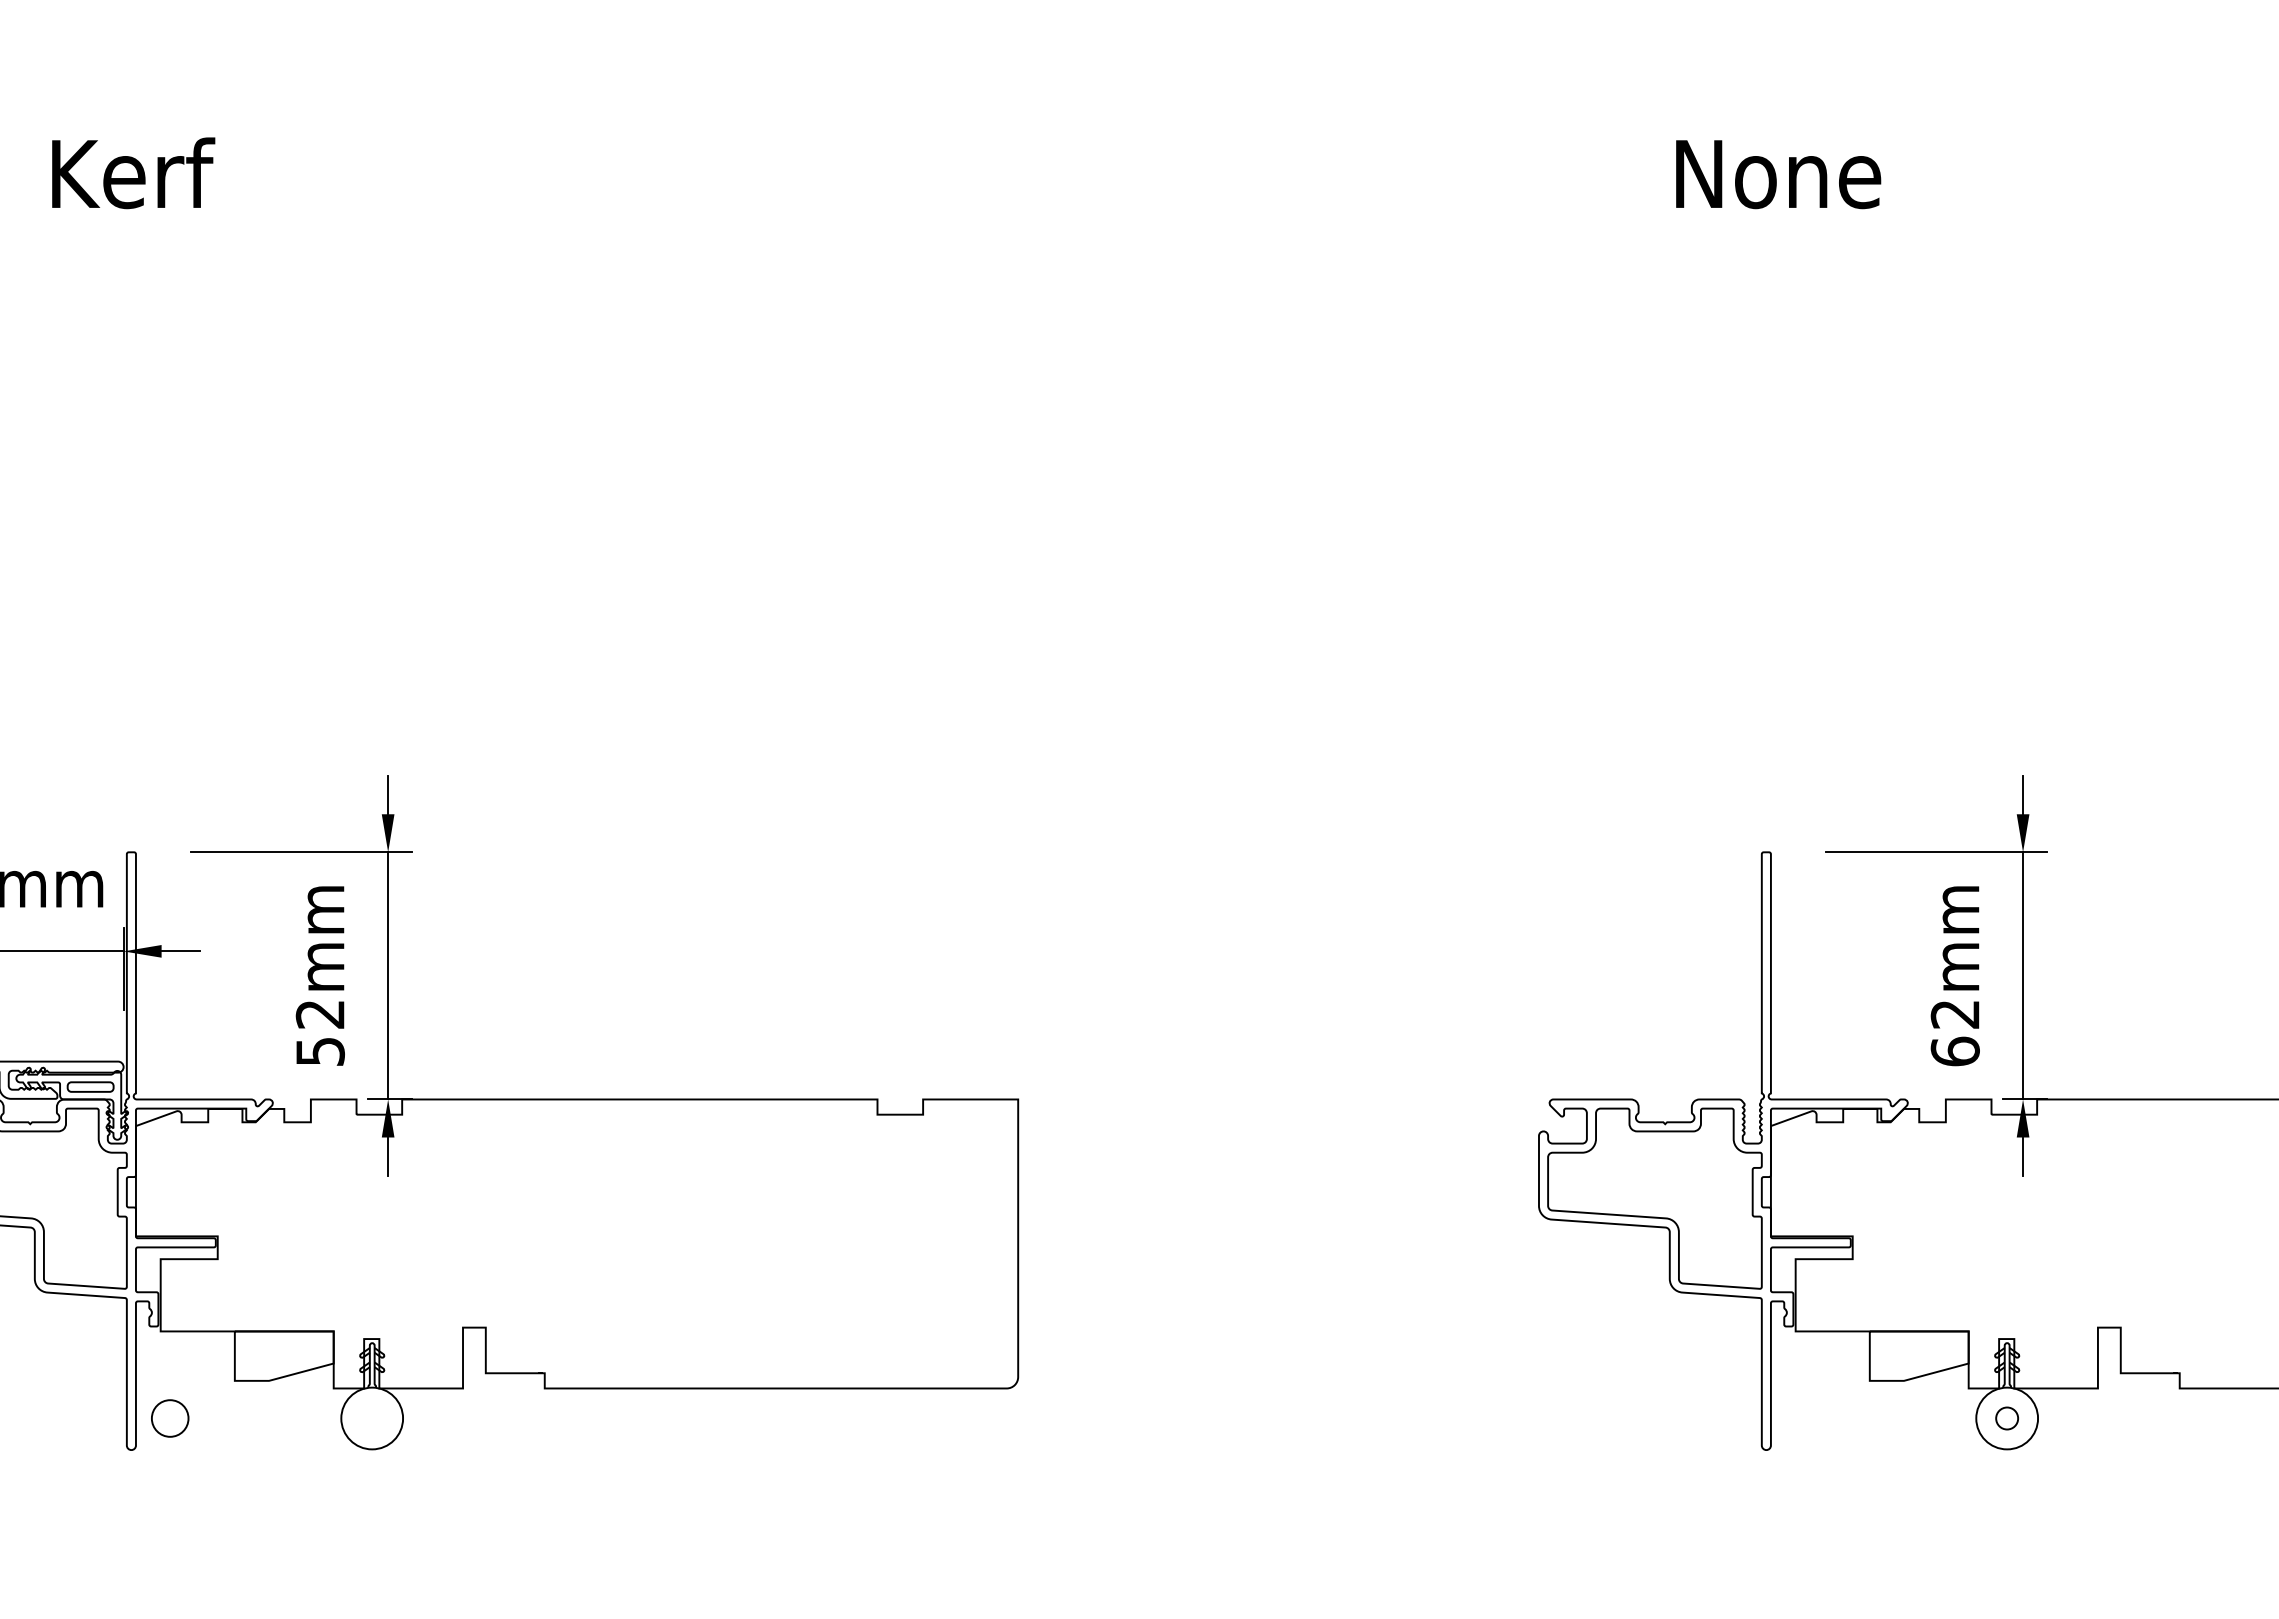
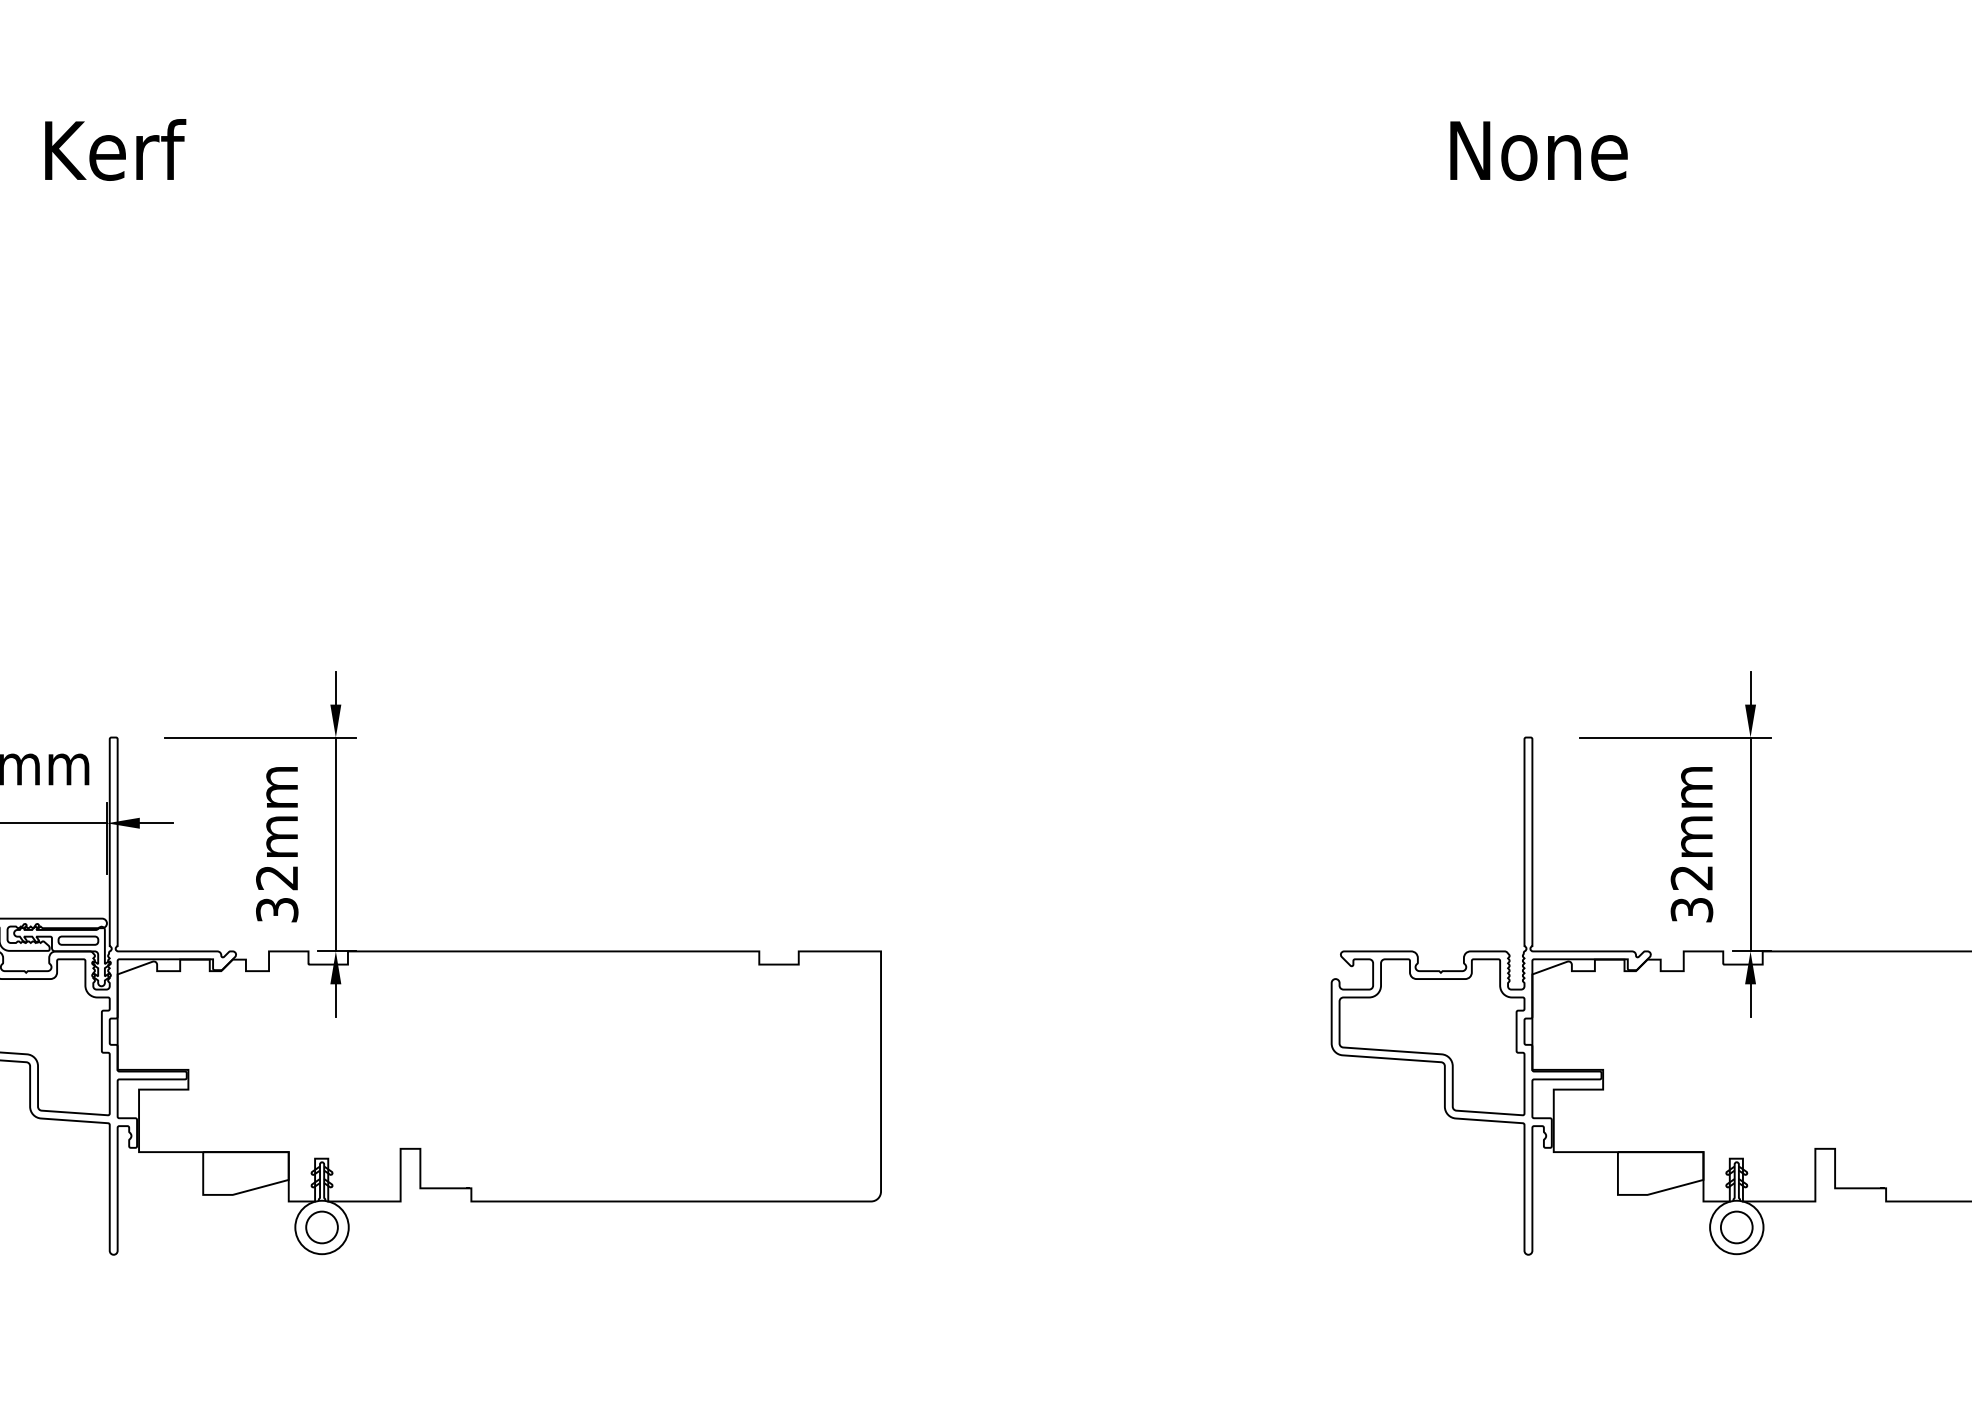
text: (319, 1051) -> (276, 909), 52mm -> 32mm
text: (1954, 1051) -> (1691, 909), 62mm -> 32mm
circle: (170, 1418) -> (322, 1227), moved
circle: (2006, 1418) -> (1736, 1227), size x1.67

